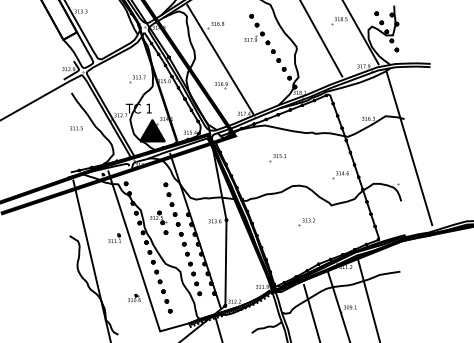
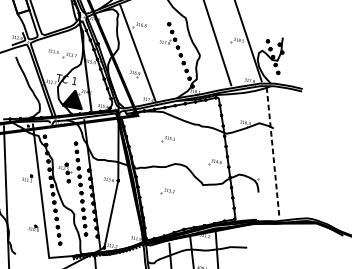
text: (76, 128) -> (53, 51), moved
line: (409, 148) -> (273, 152), solid -> dashed
part: (306, 222) -> (167, 192), moved

